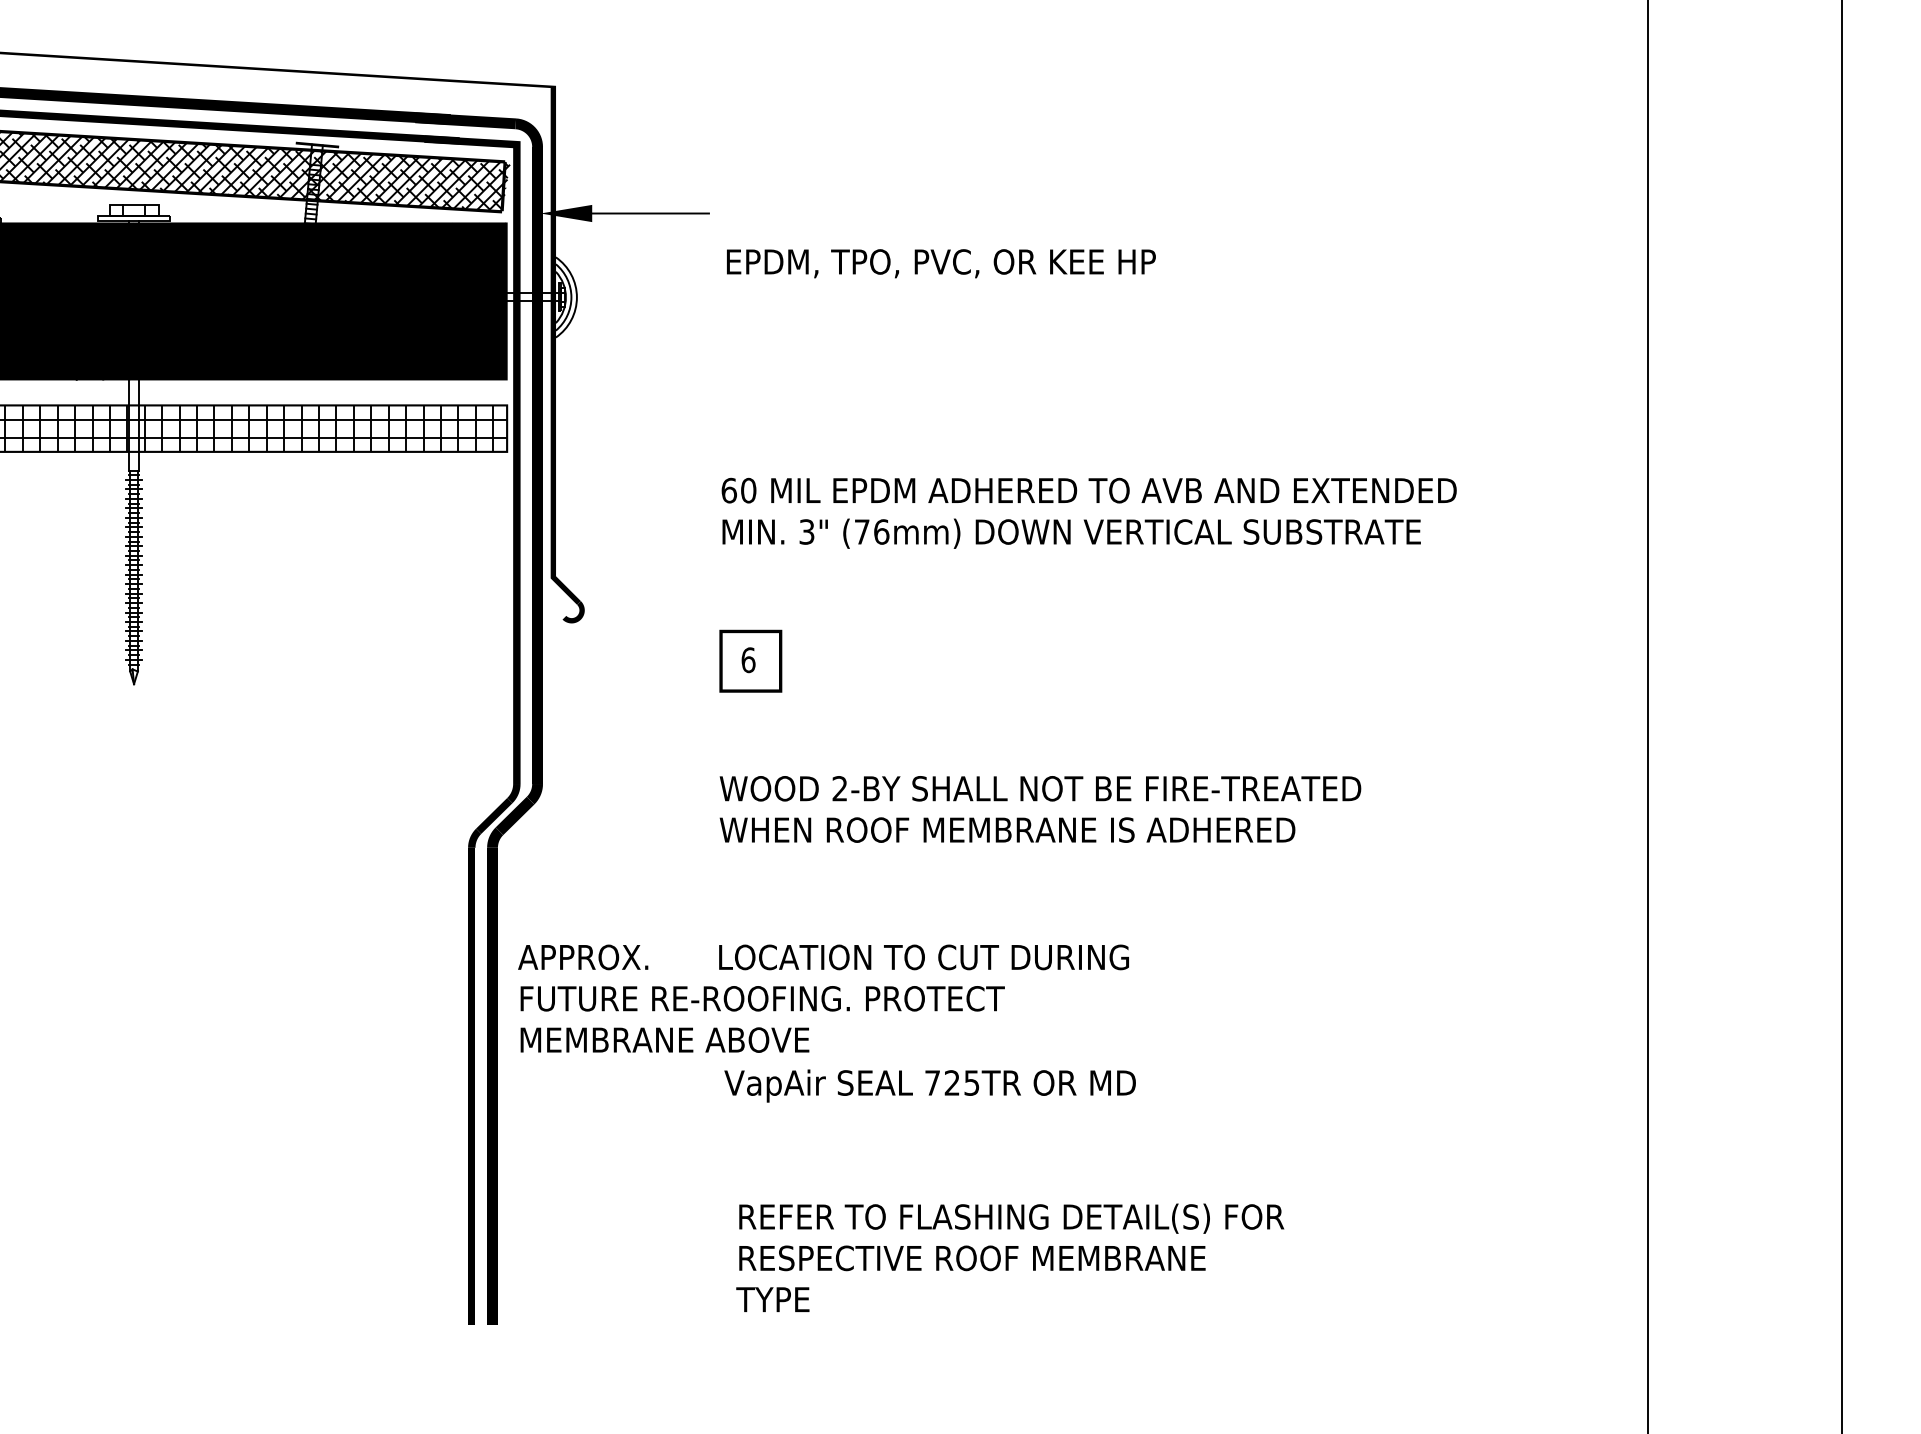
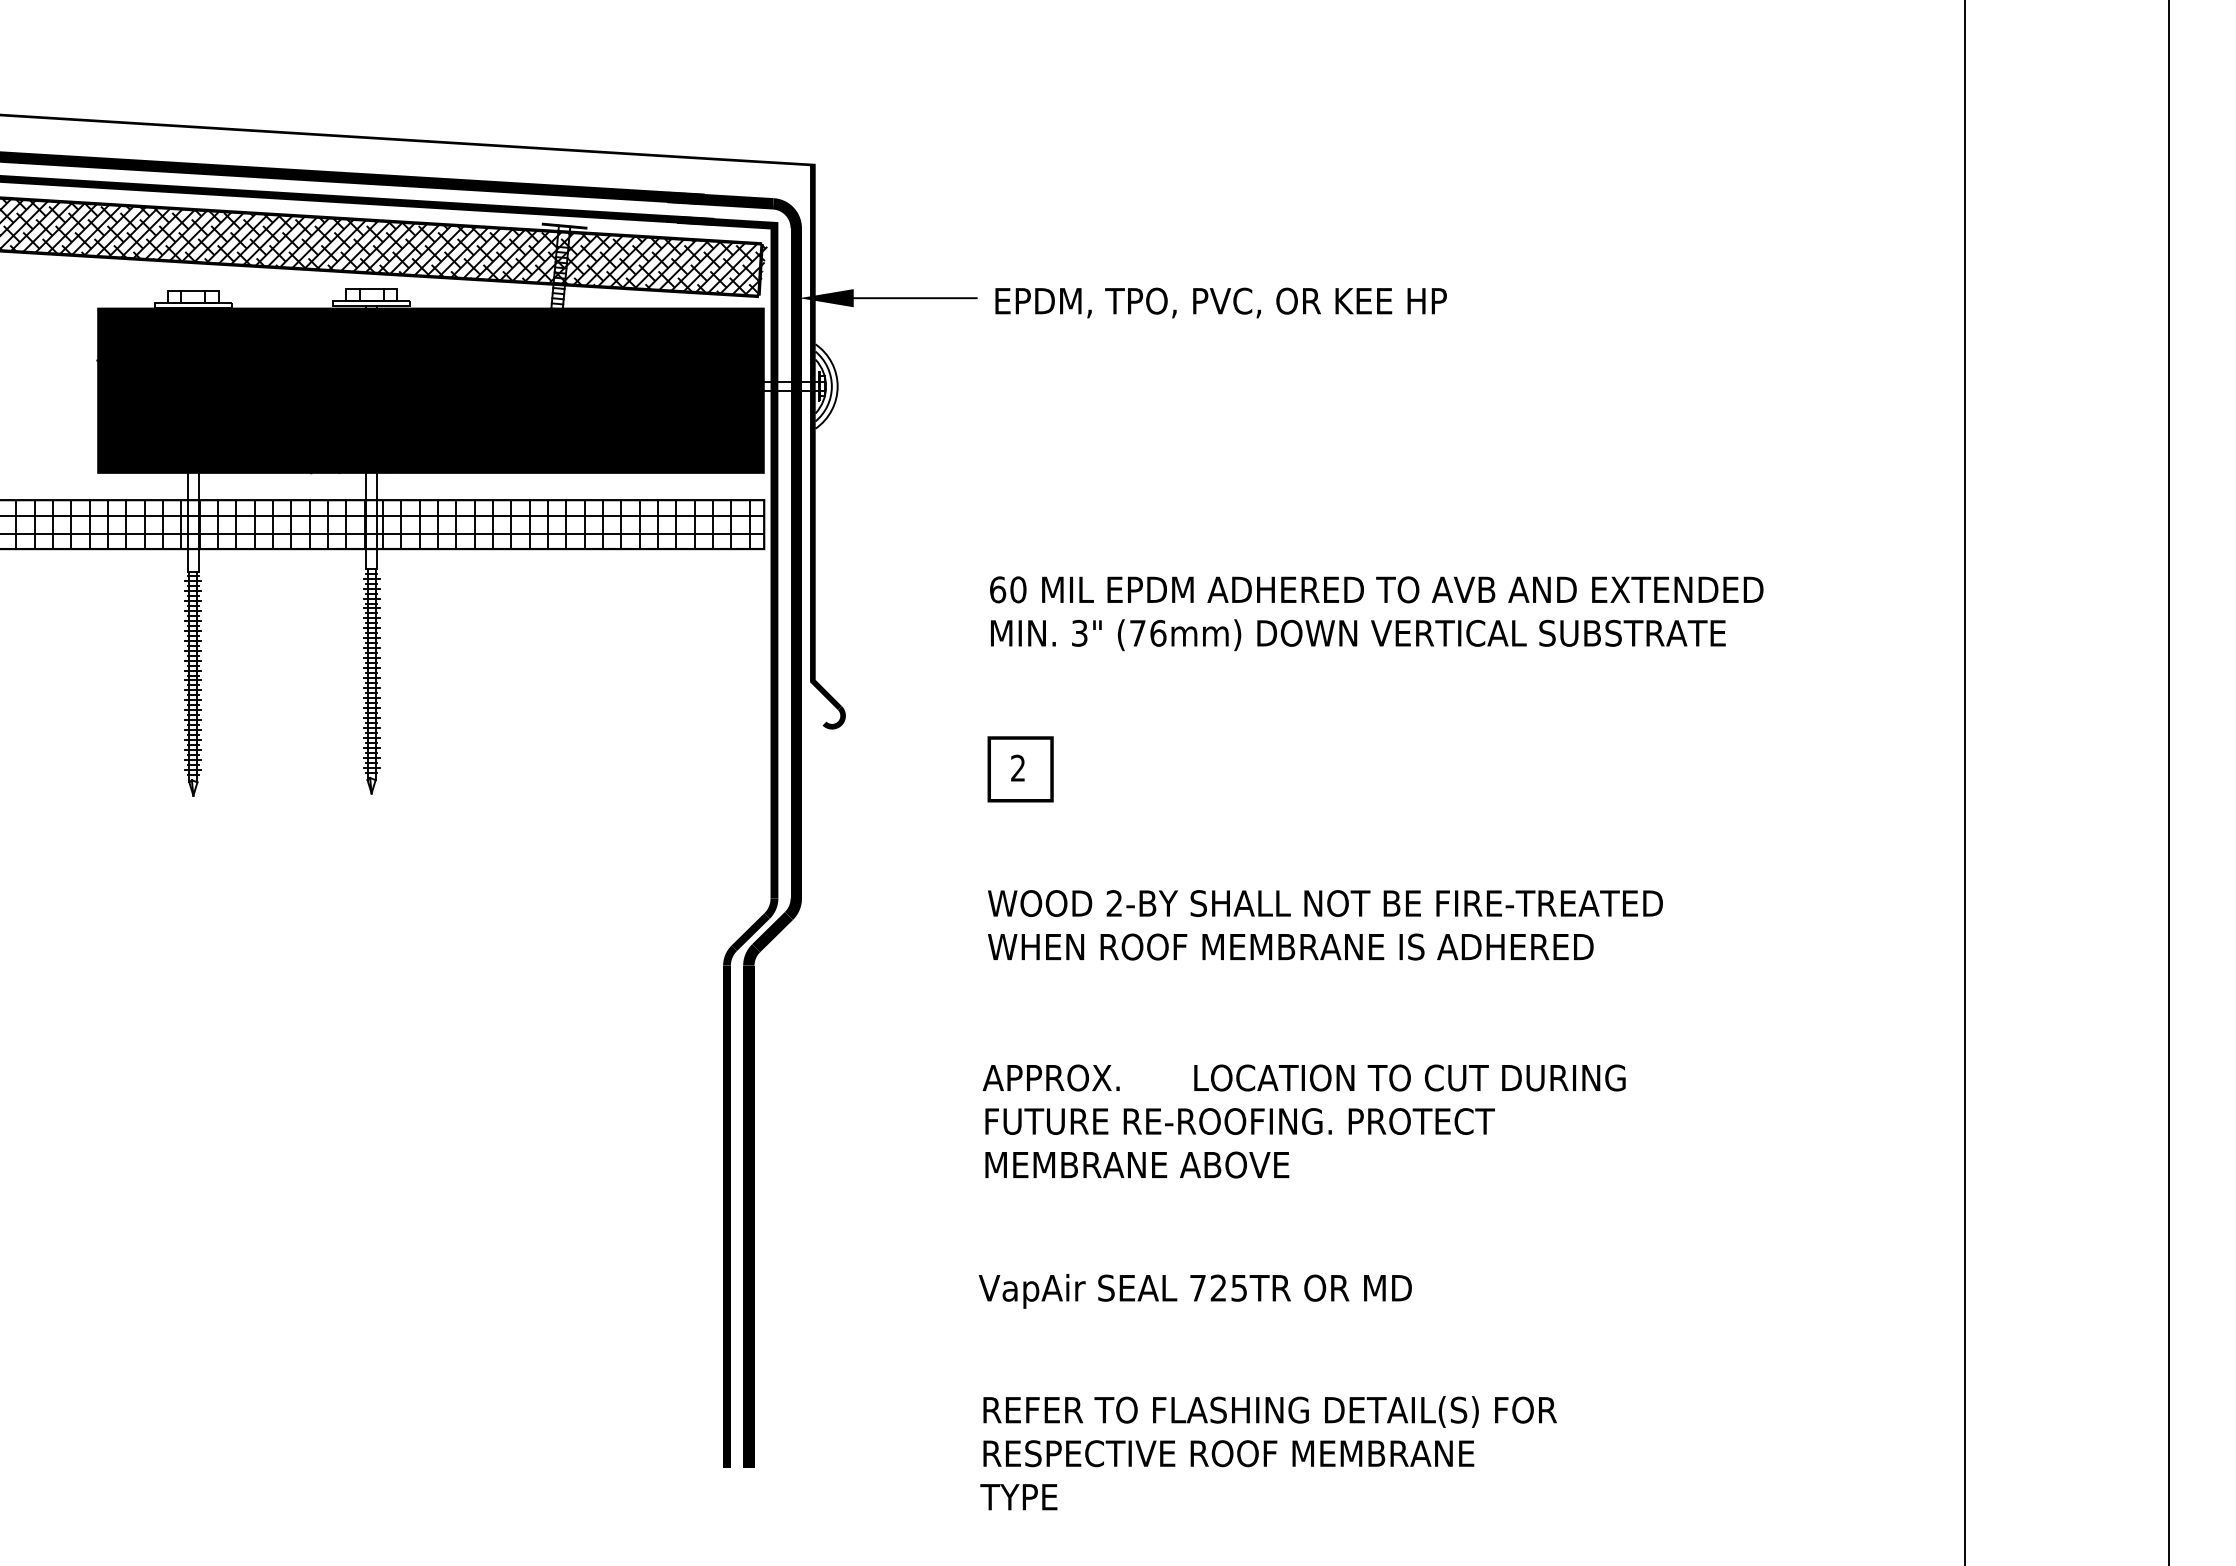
text: (940, 263) -> (1220, 302), moved
text: (748, 659) -> (1018, 767), 6 -> 2
text: (822, 998) -> (1303, 1121), moved
text: (929, 1086) -> (1194, 1291), moved
text: (1010, 1258) -> (1268, 1453), moved

